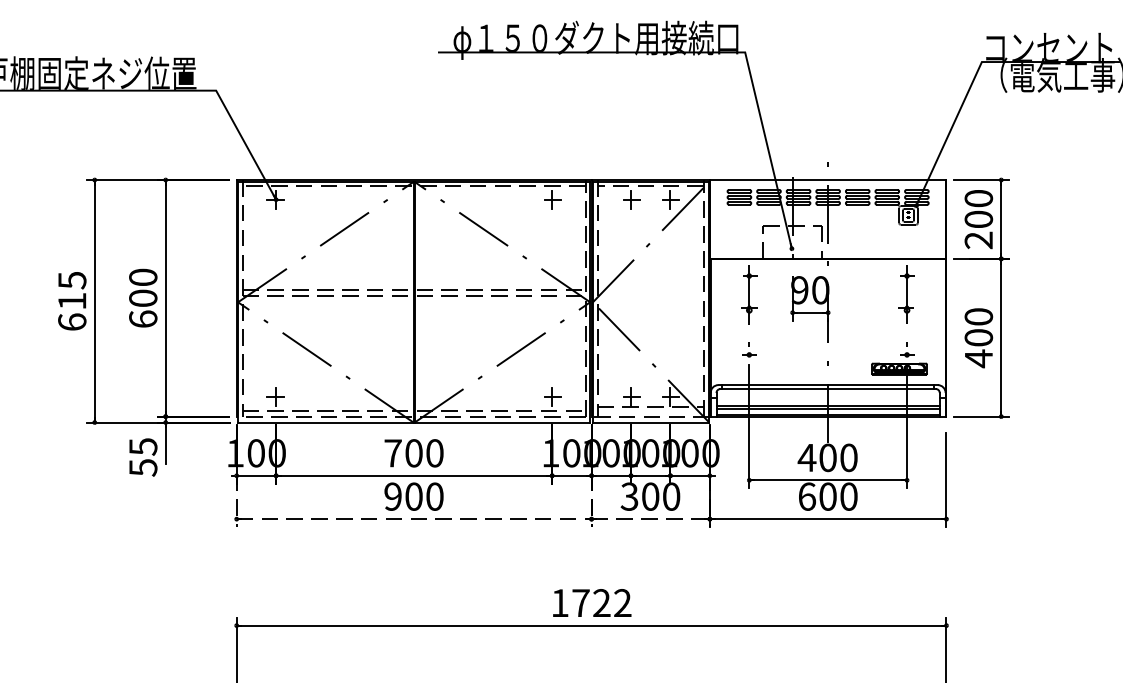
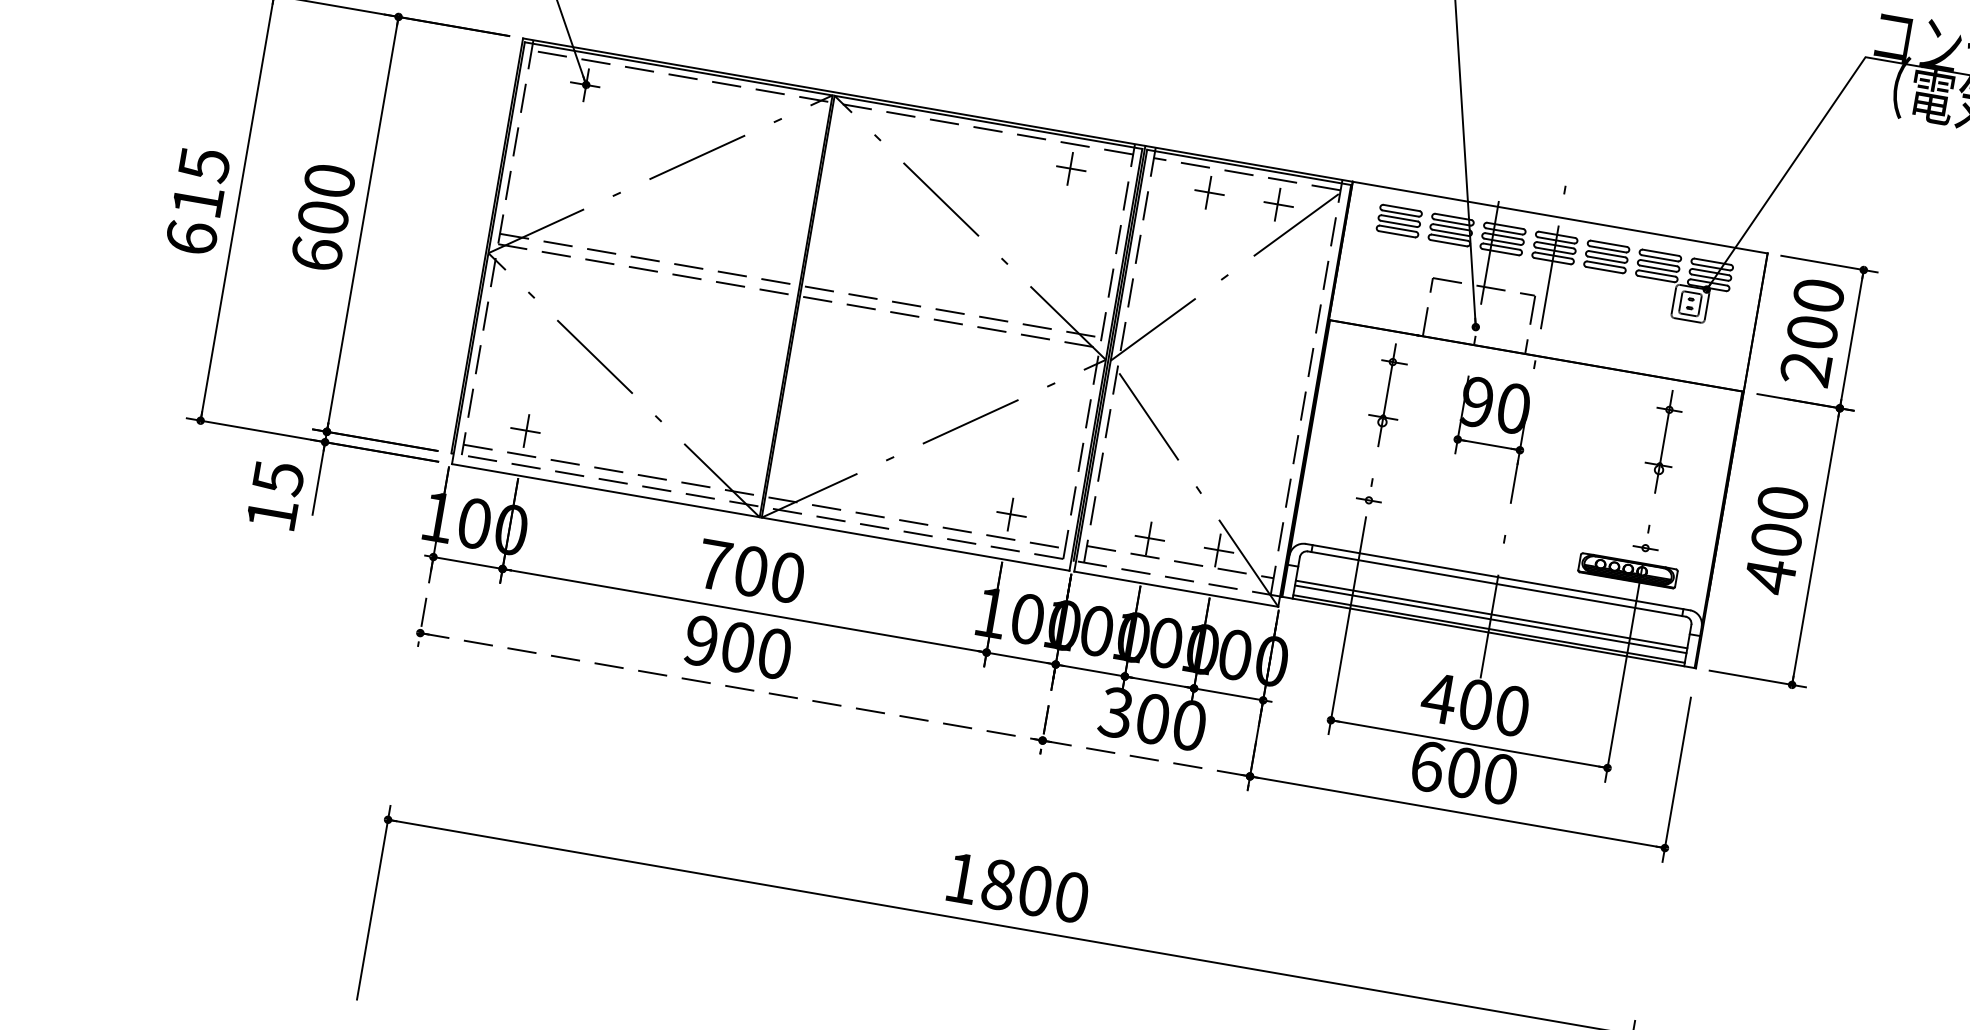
text: (143, 467) -> (272, 514), 55 -> 15
text: (601, 603) -> (1034, 891), 1722 -> 1800

